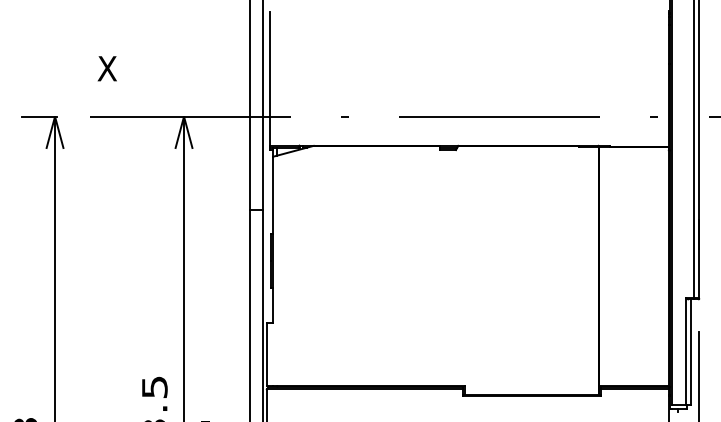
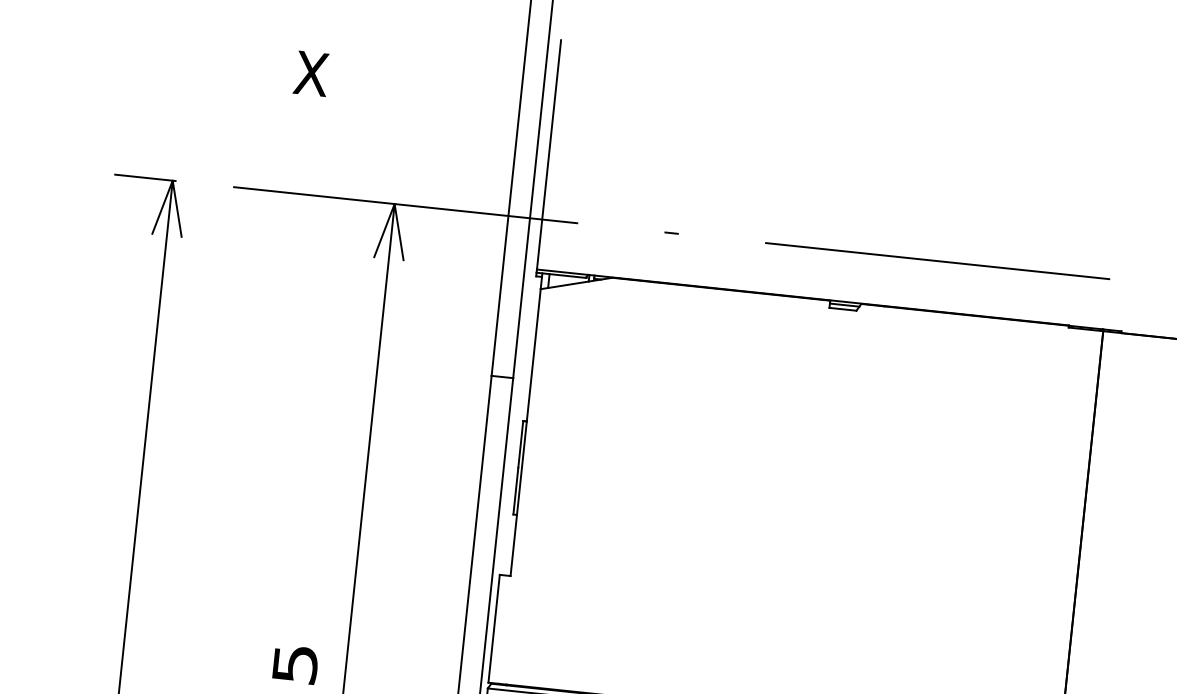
text: (106, 68) -> (310, 73), moved

